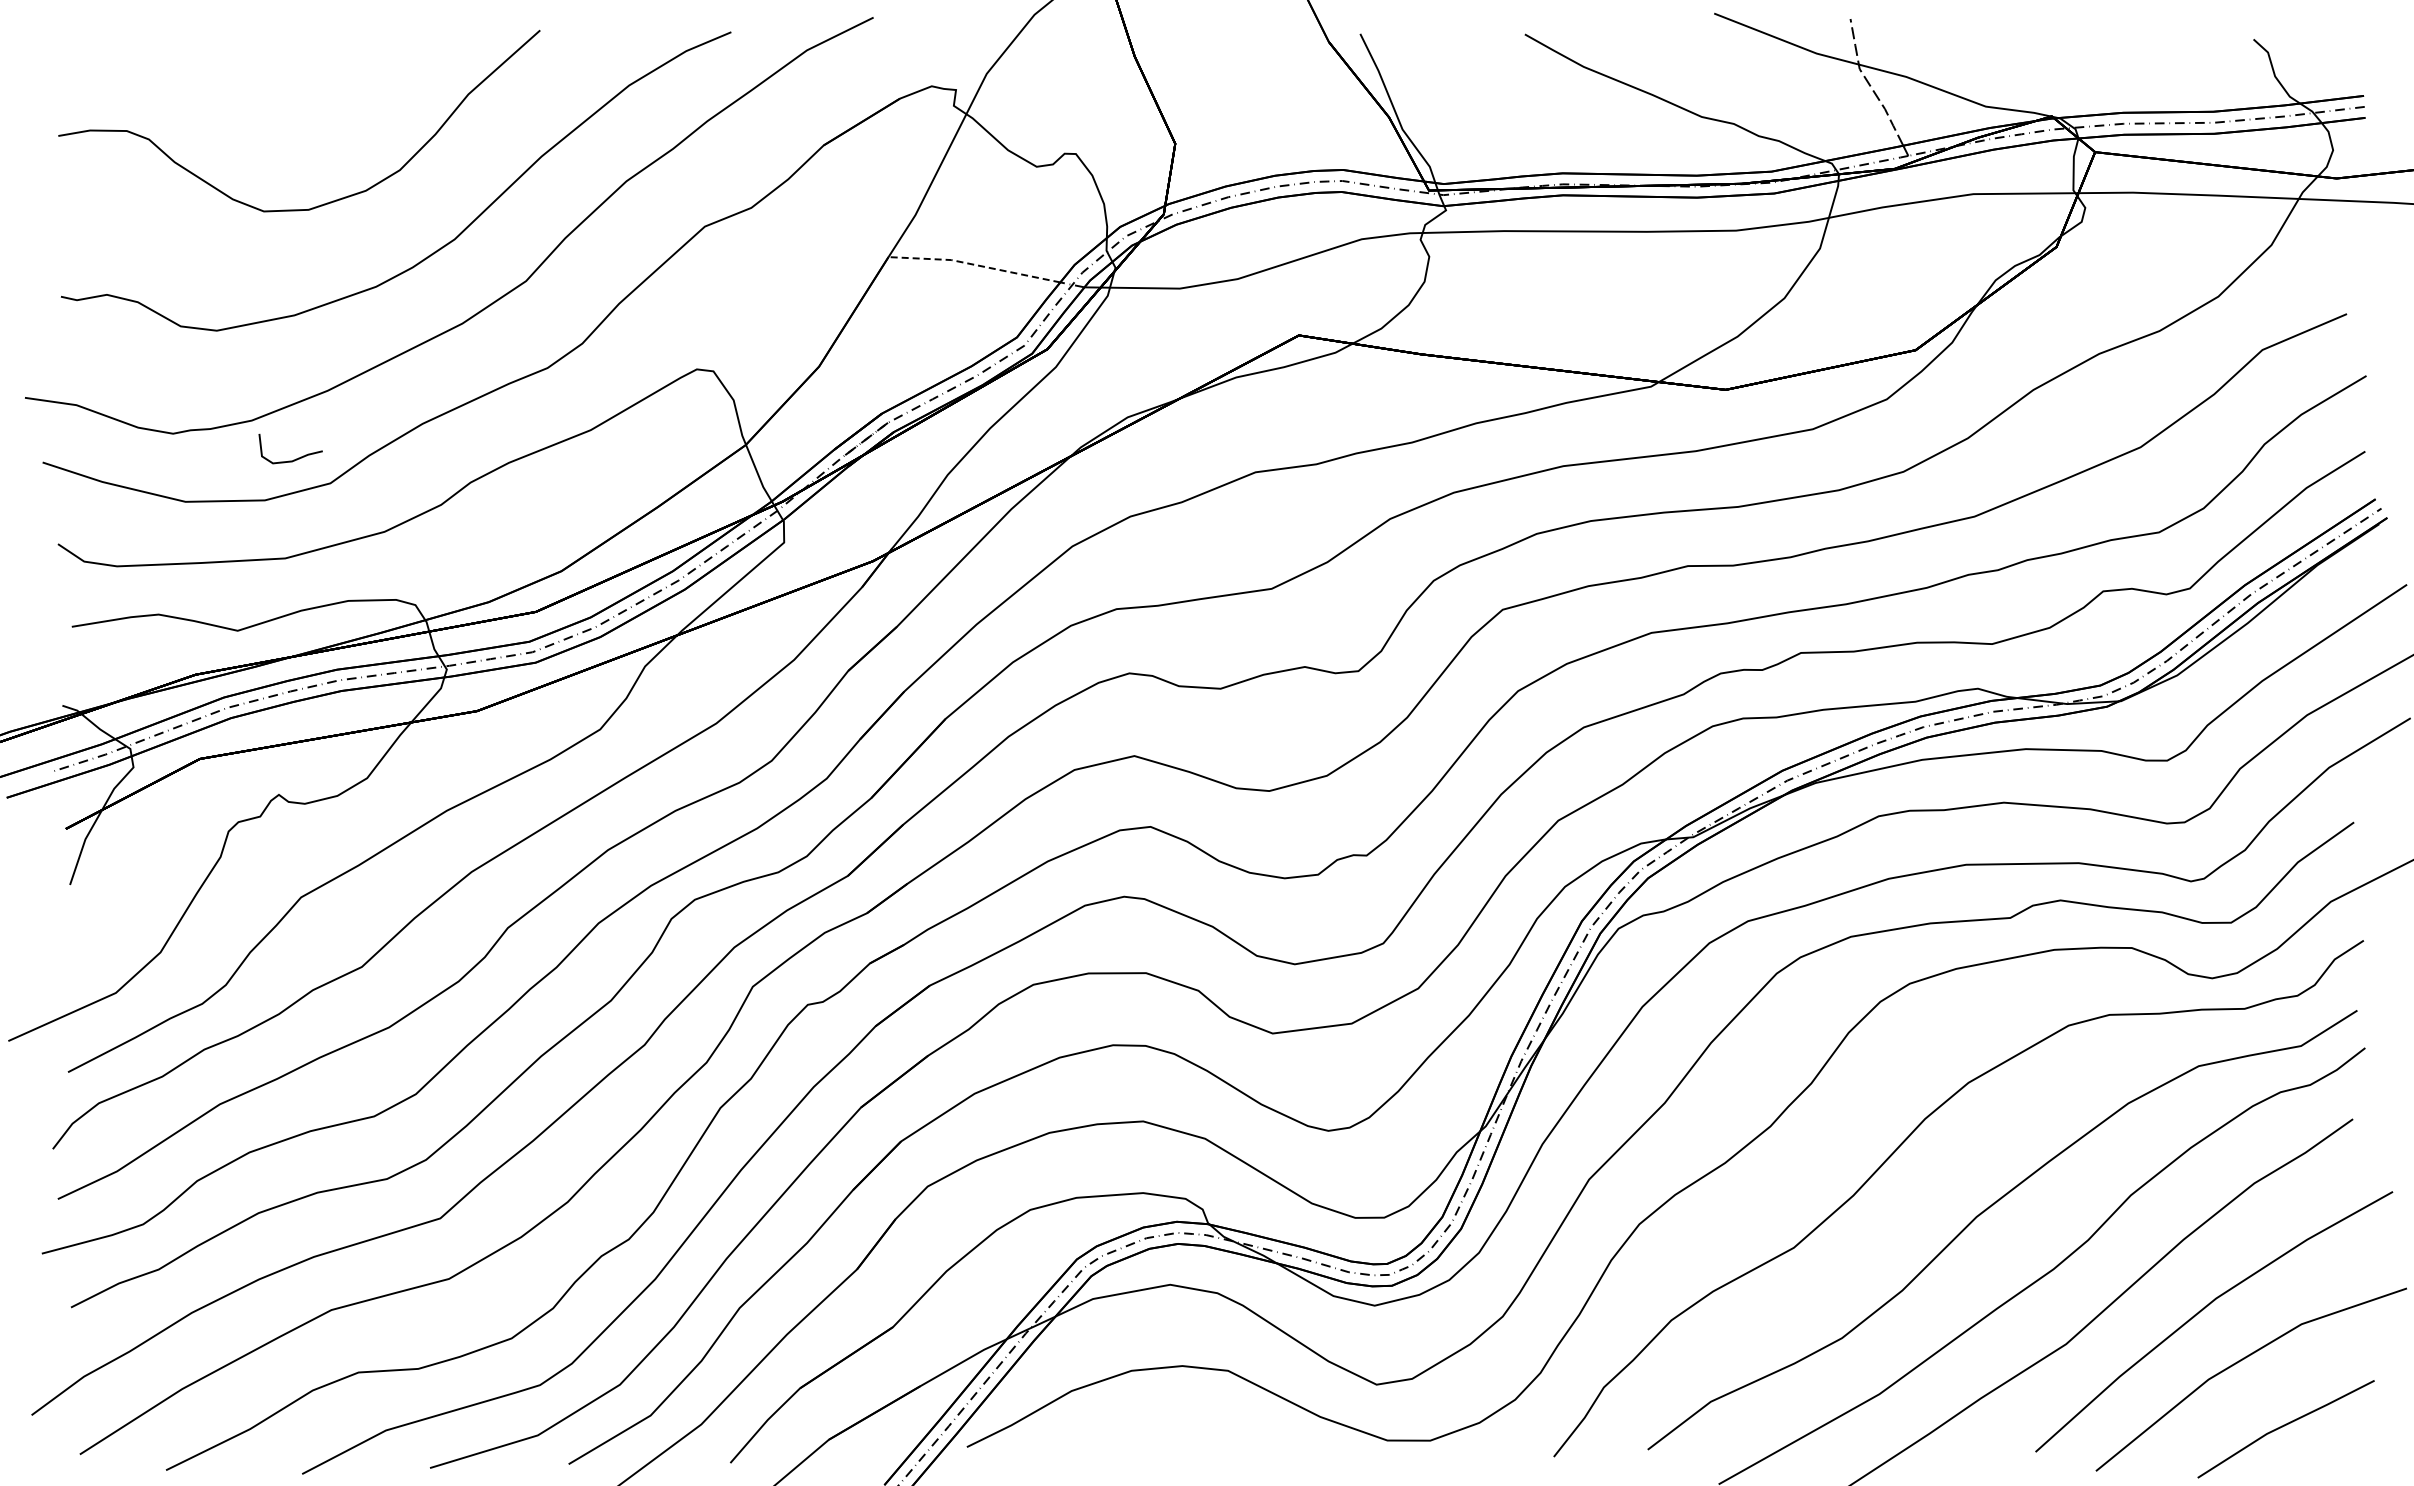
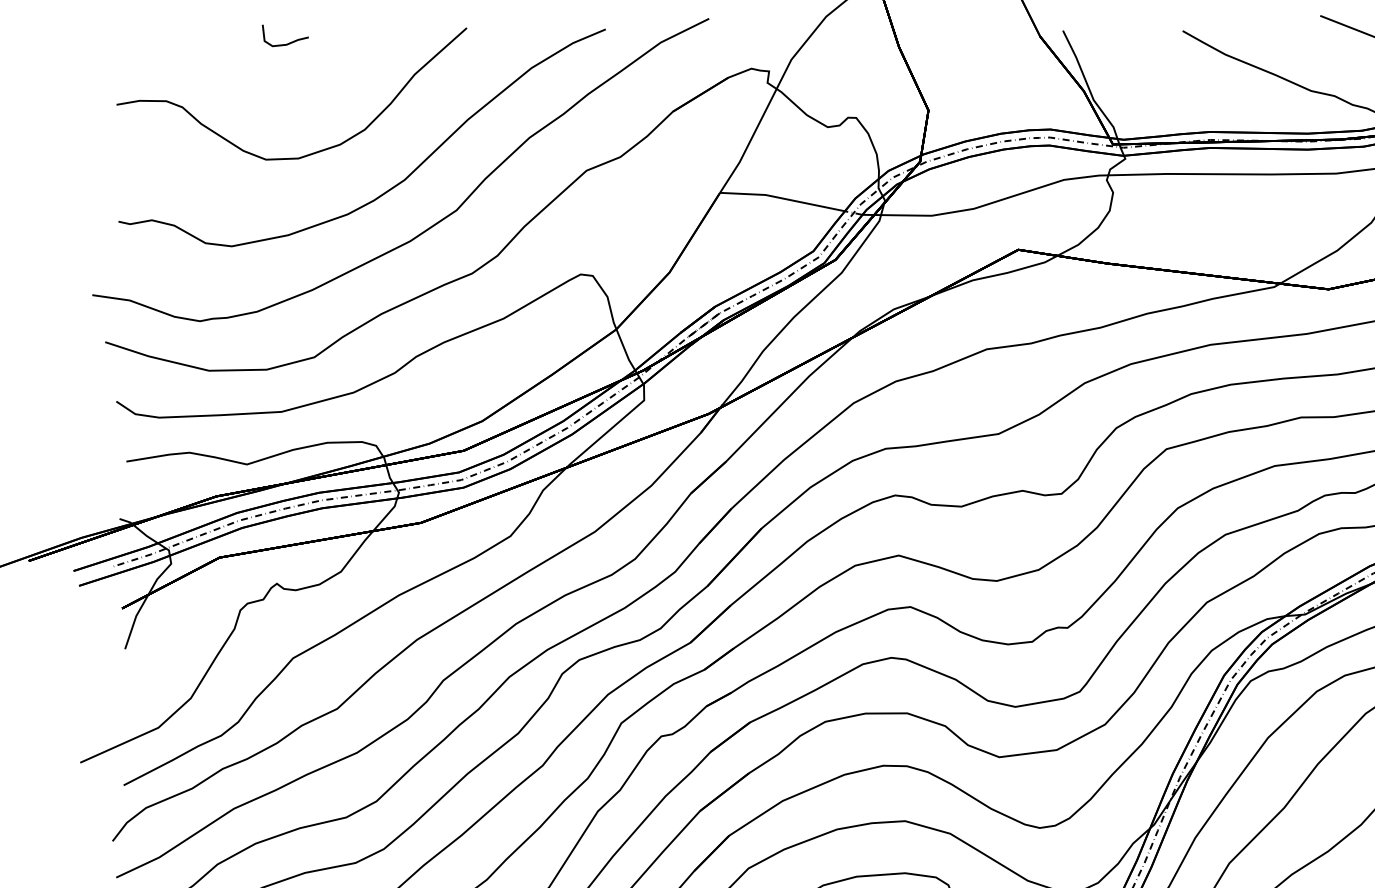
line: (974, 264) -> (782, 198), dashed -> solid
curve: (293, 459) -> (287, 43), moved

